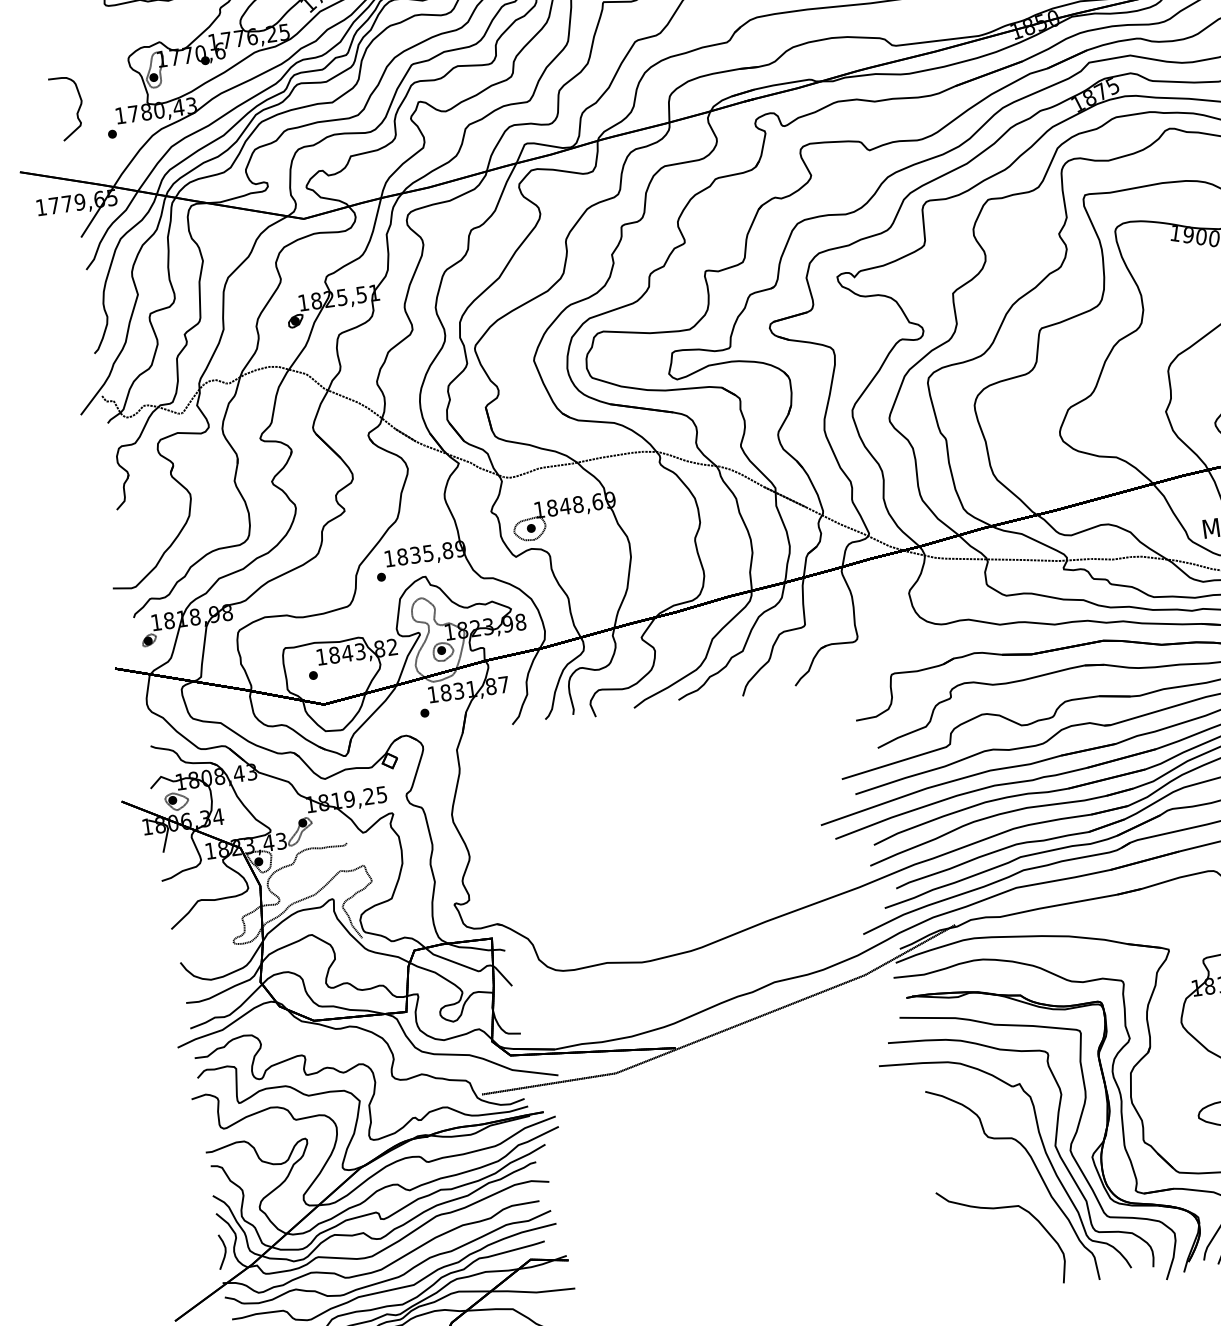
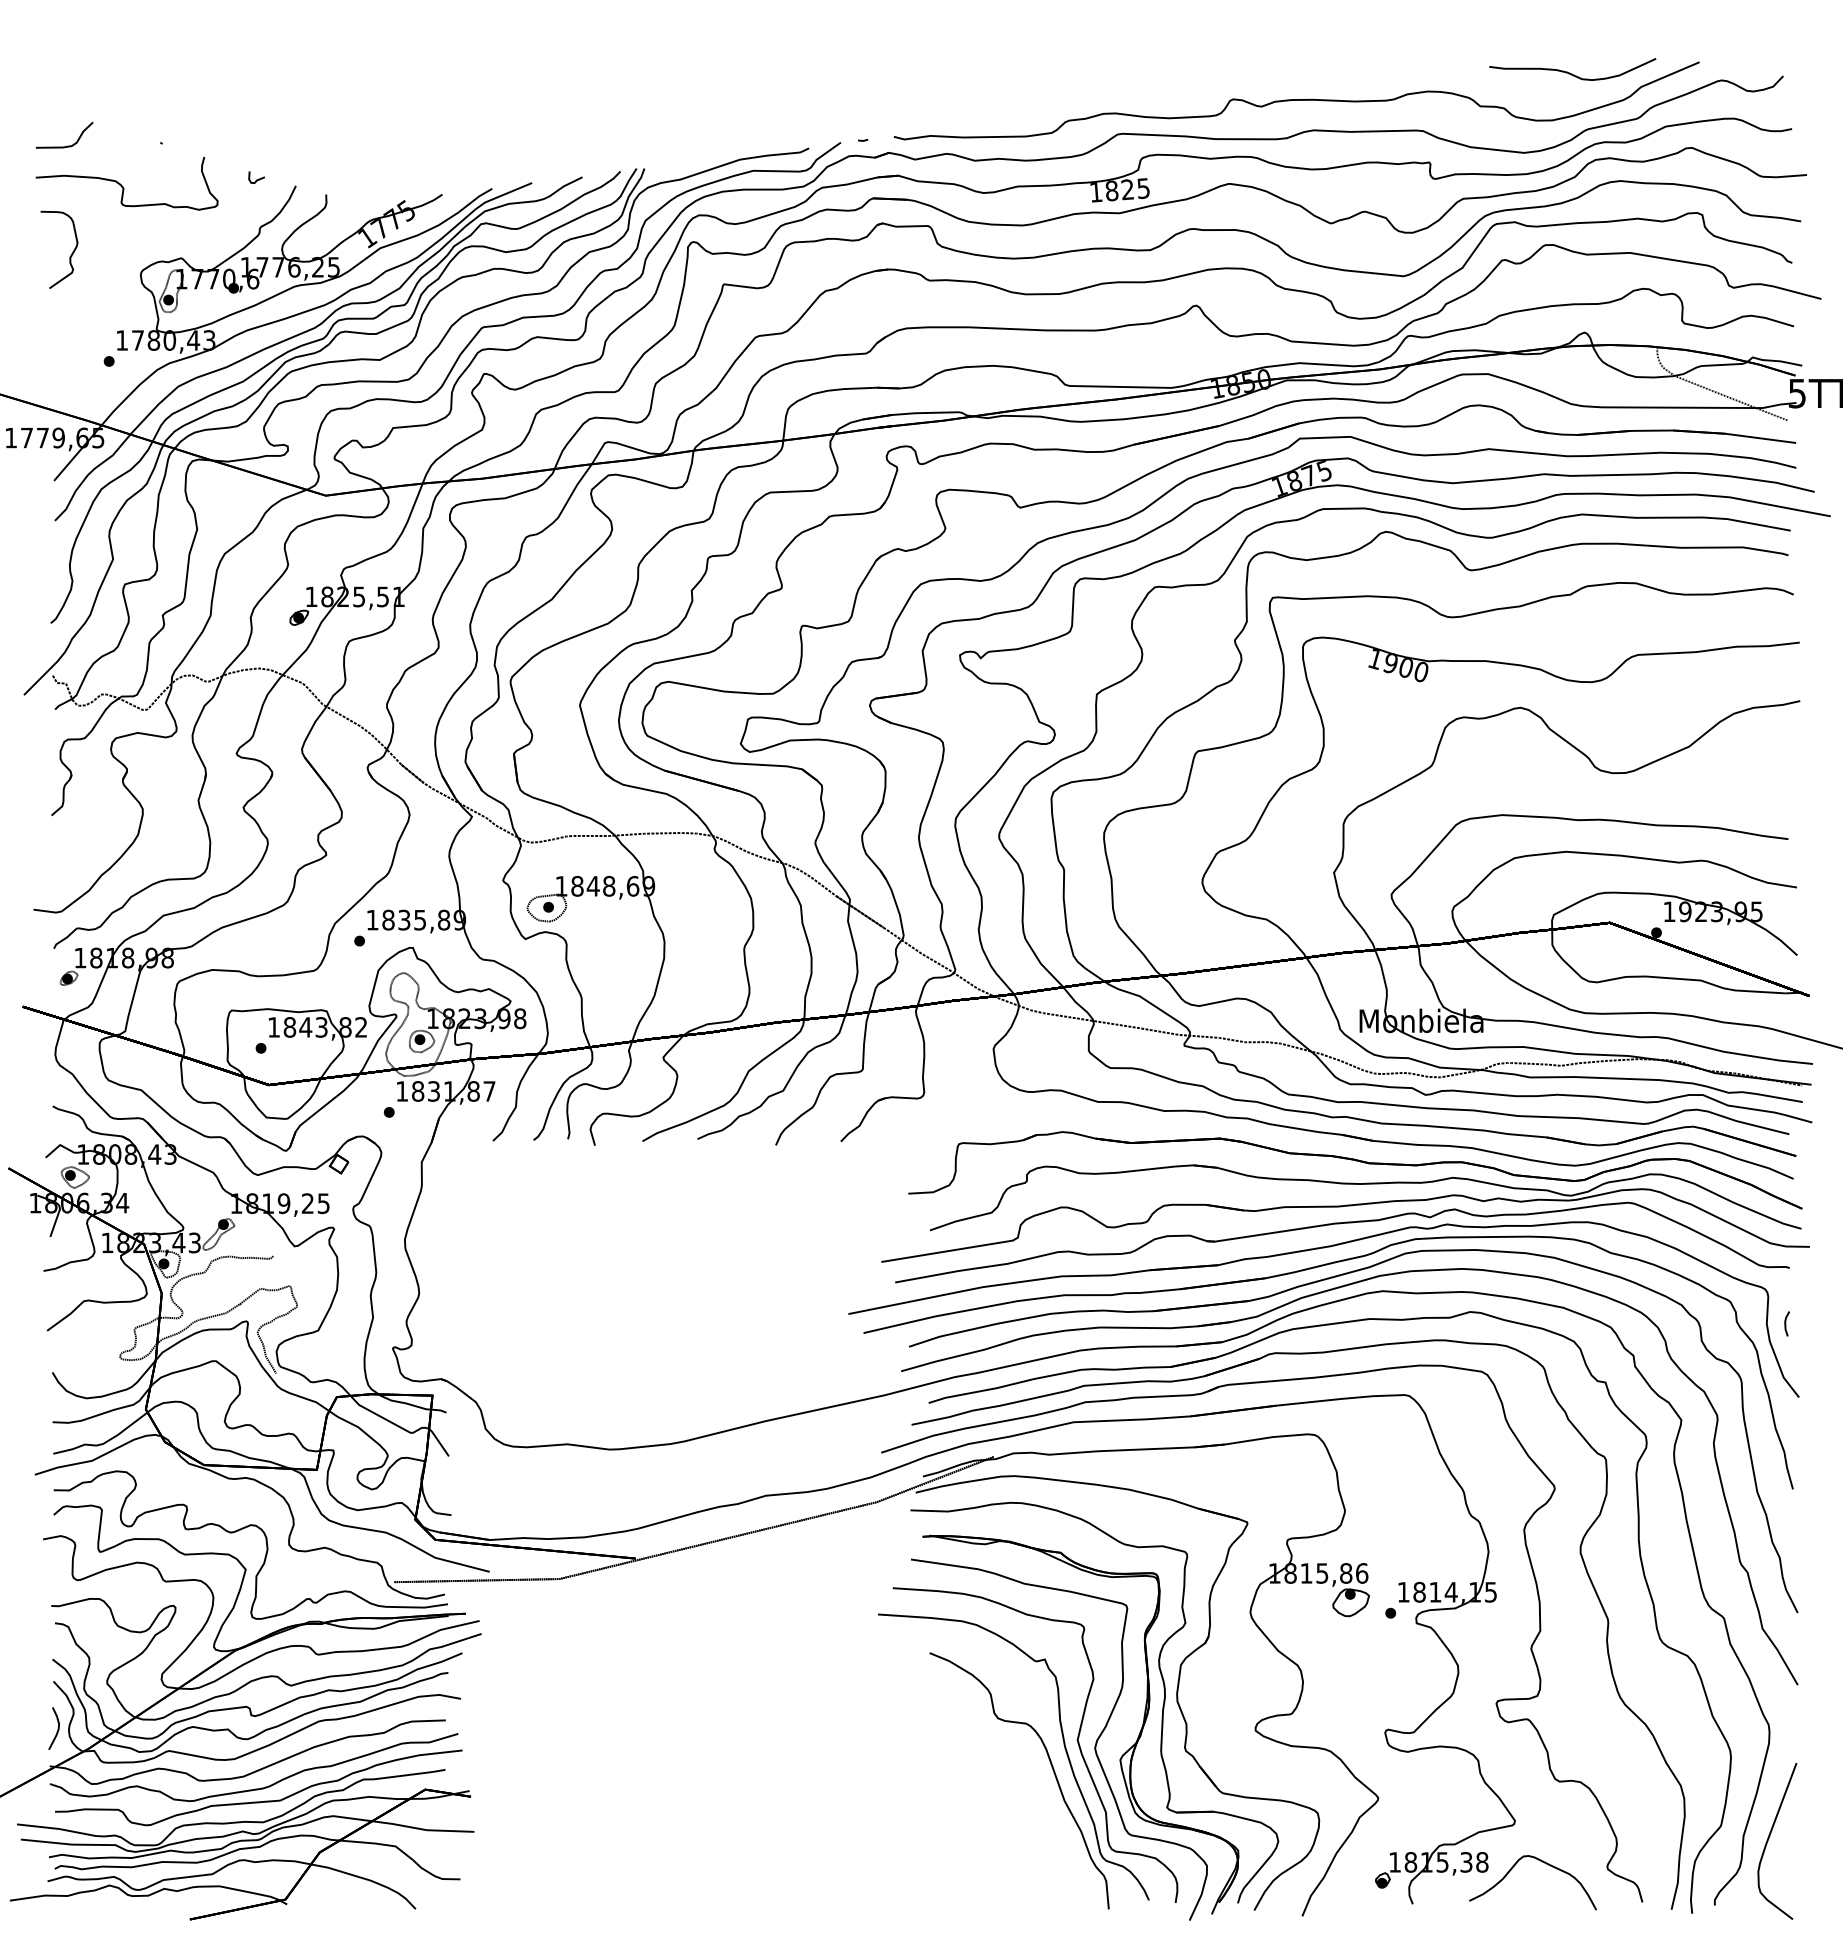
curve: (77, 111) -> (70, 255), moved
curve: (997, 1208) -> (997, 1806), removed

